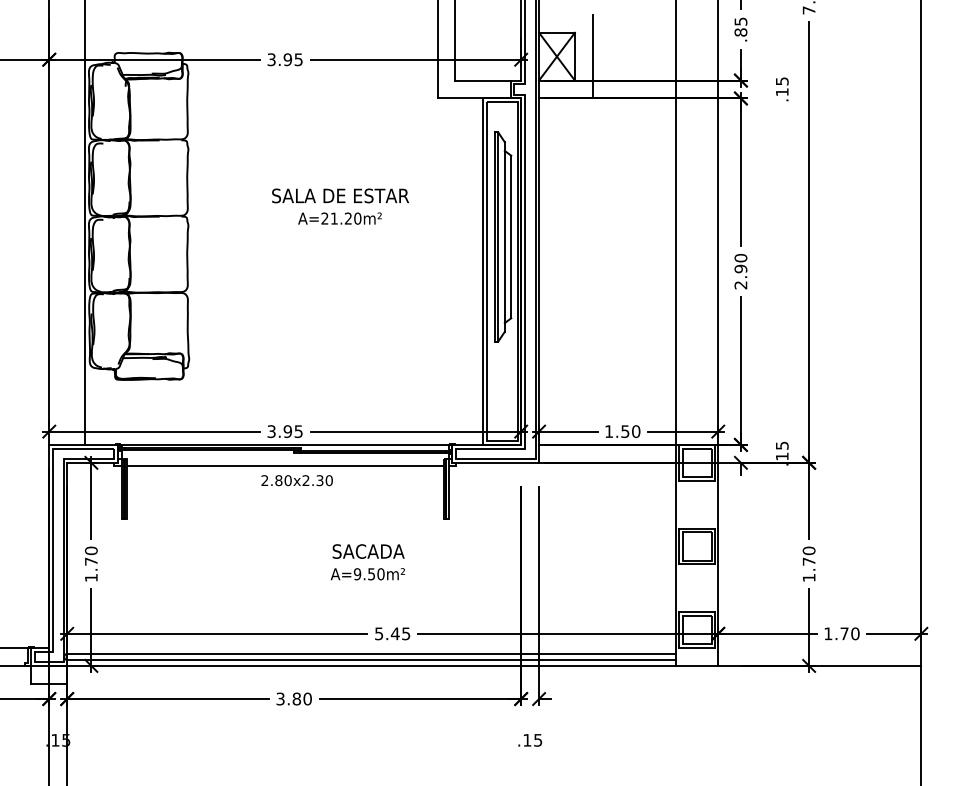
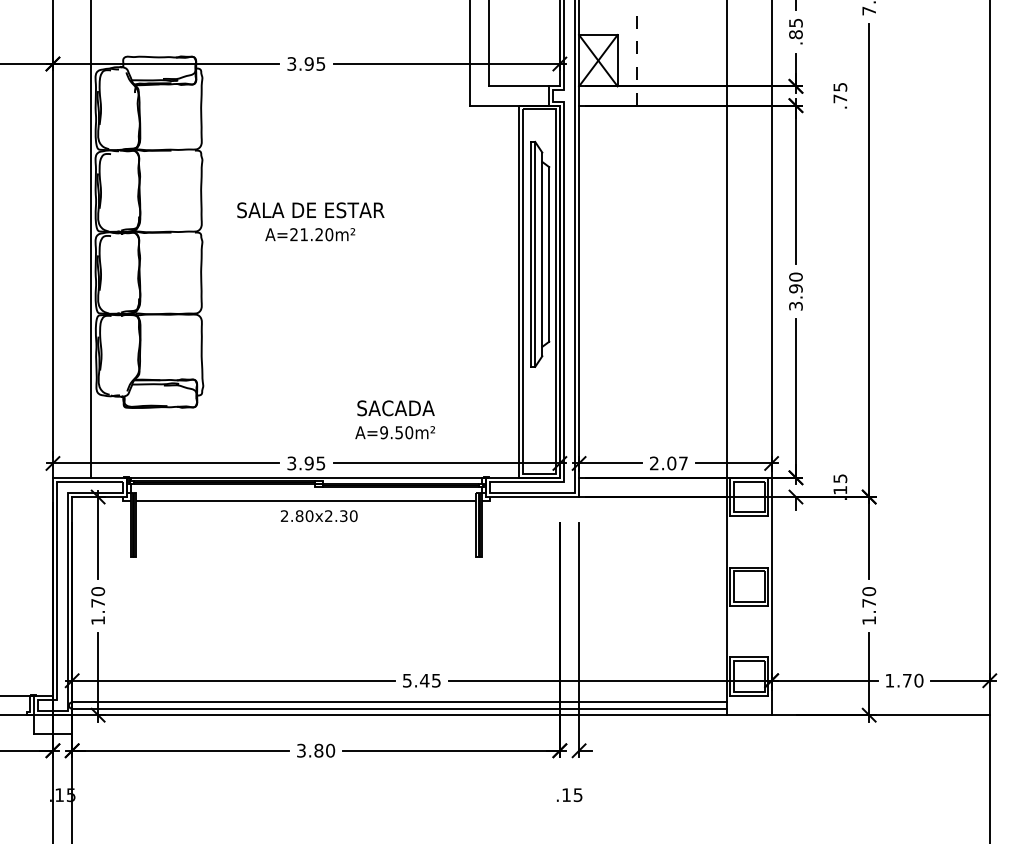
line: (592, 56) -> (636, 60), solid -> dashed
text: (782, 91) -> (840, 98), .15 -> .75
text: (340, 206) -> (310, 221), moved
text: (740, 285) -> (795, 306), 2.90 -> 3.90
text: (622, 431) -> (668, 463), 1.50 -> 2.07
text: (367, 561) -> (394, 419), moved

